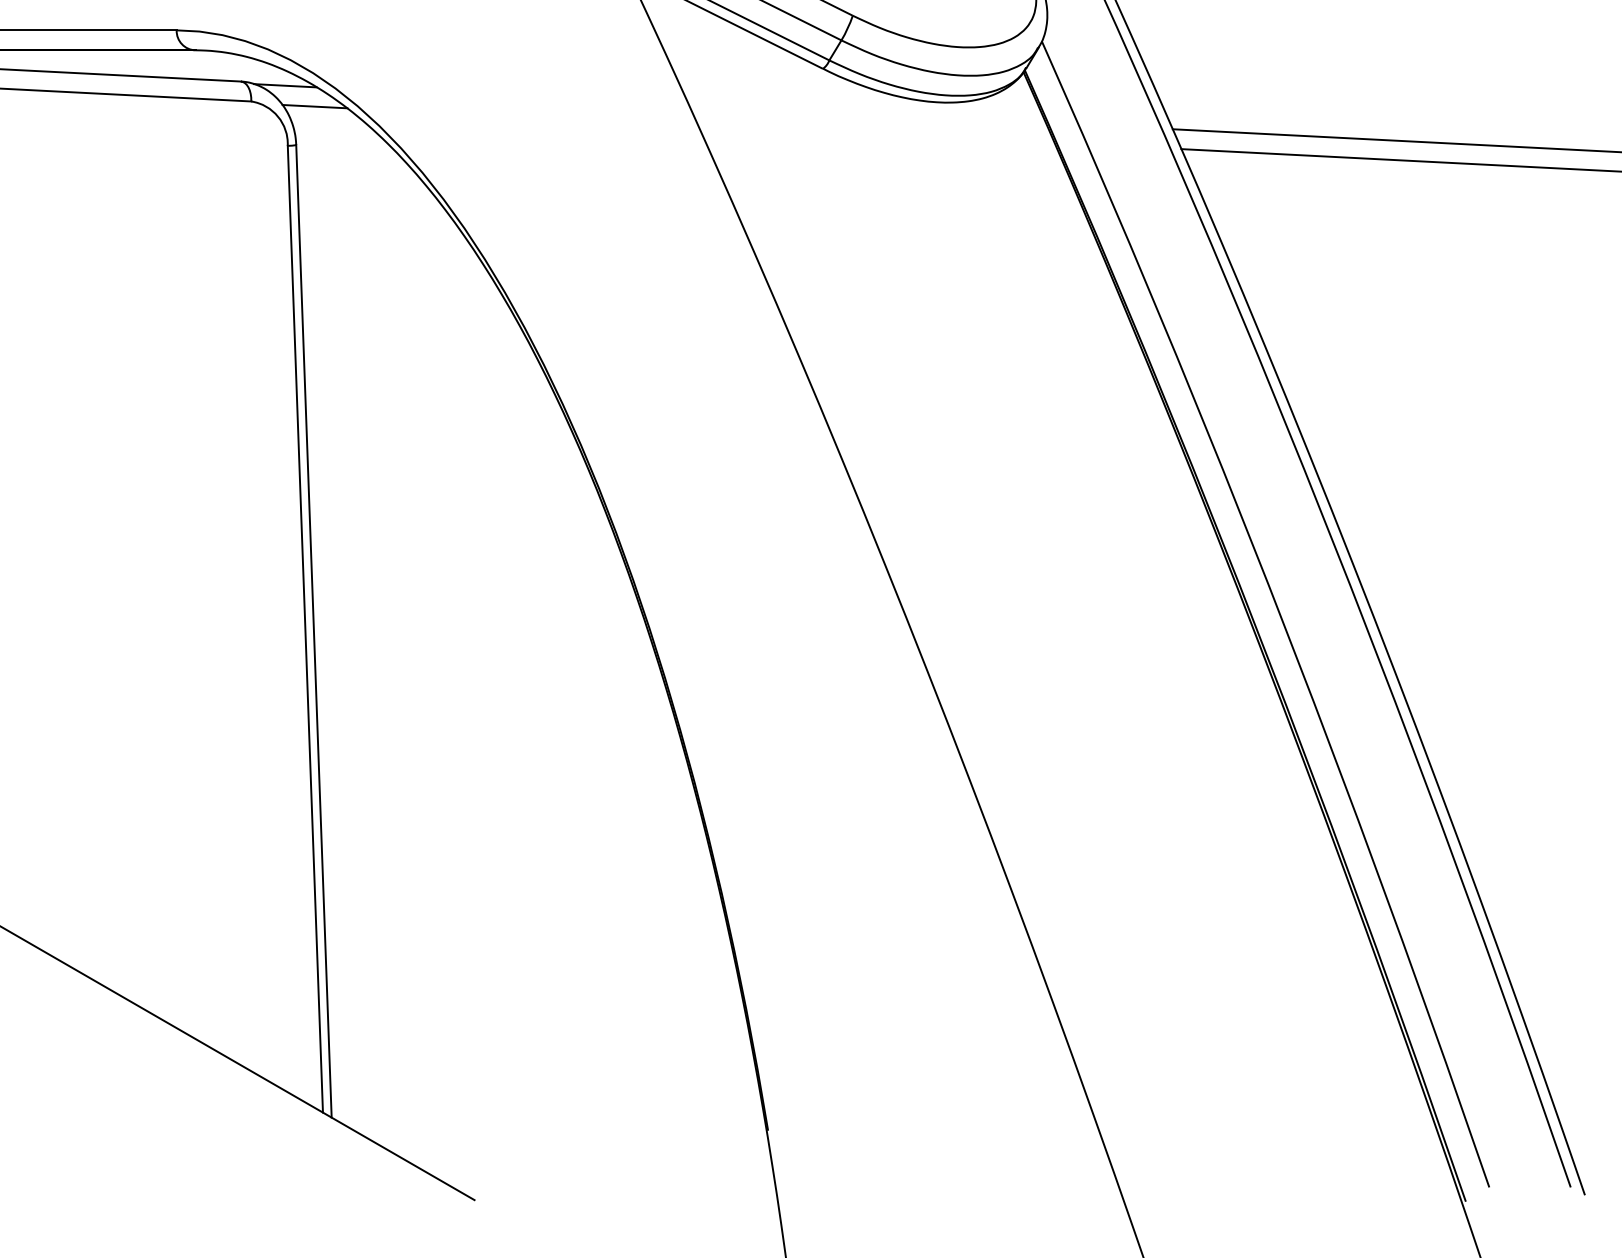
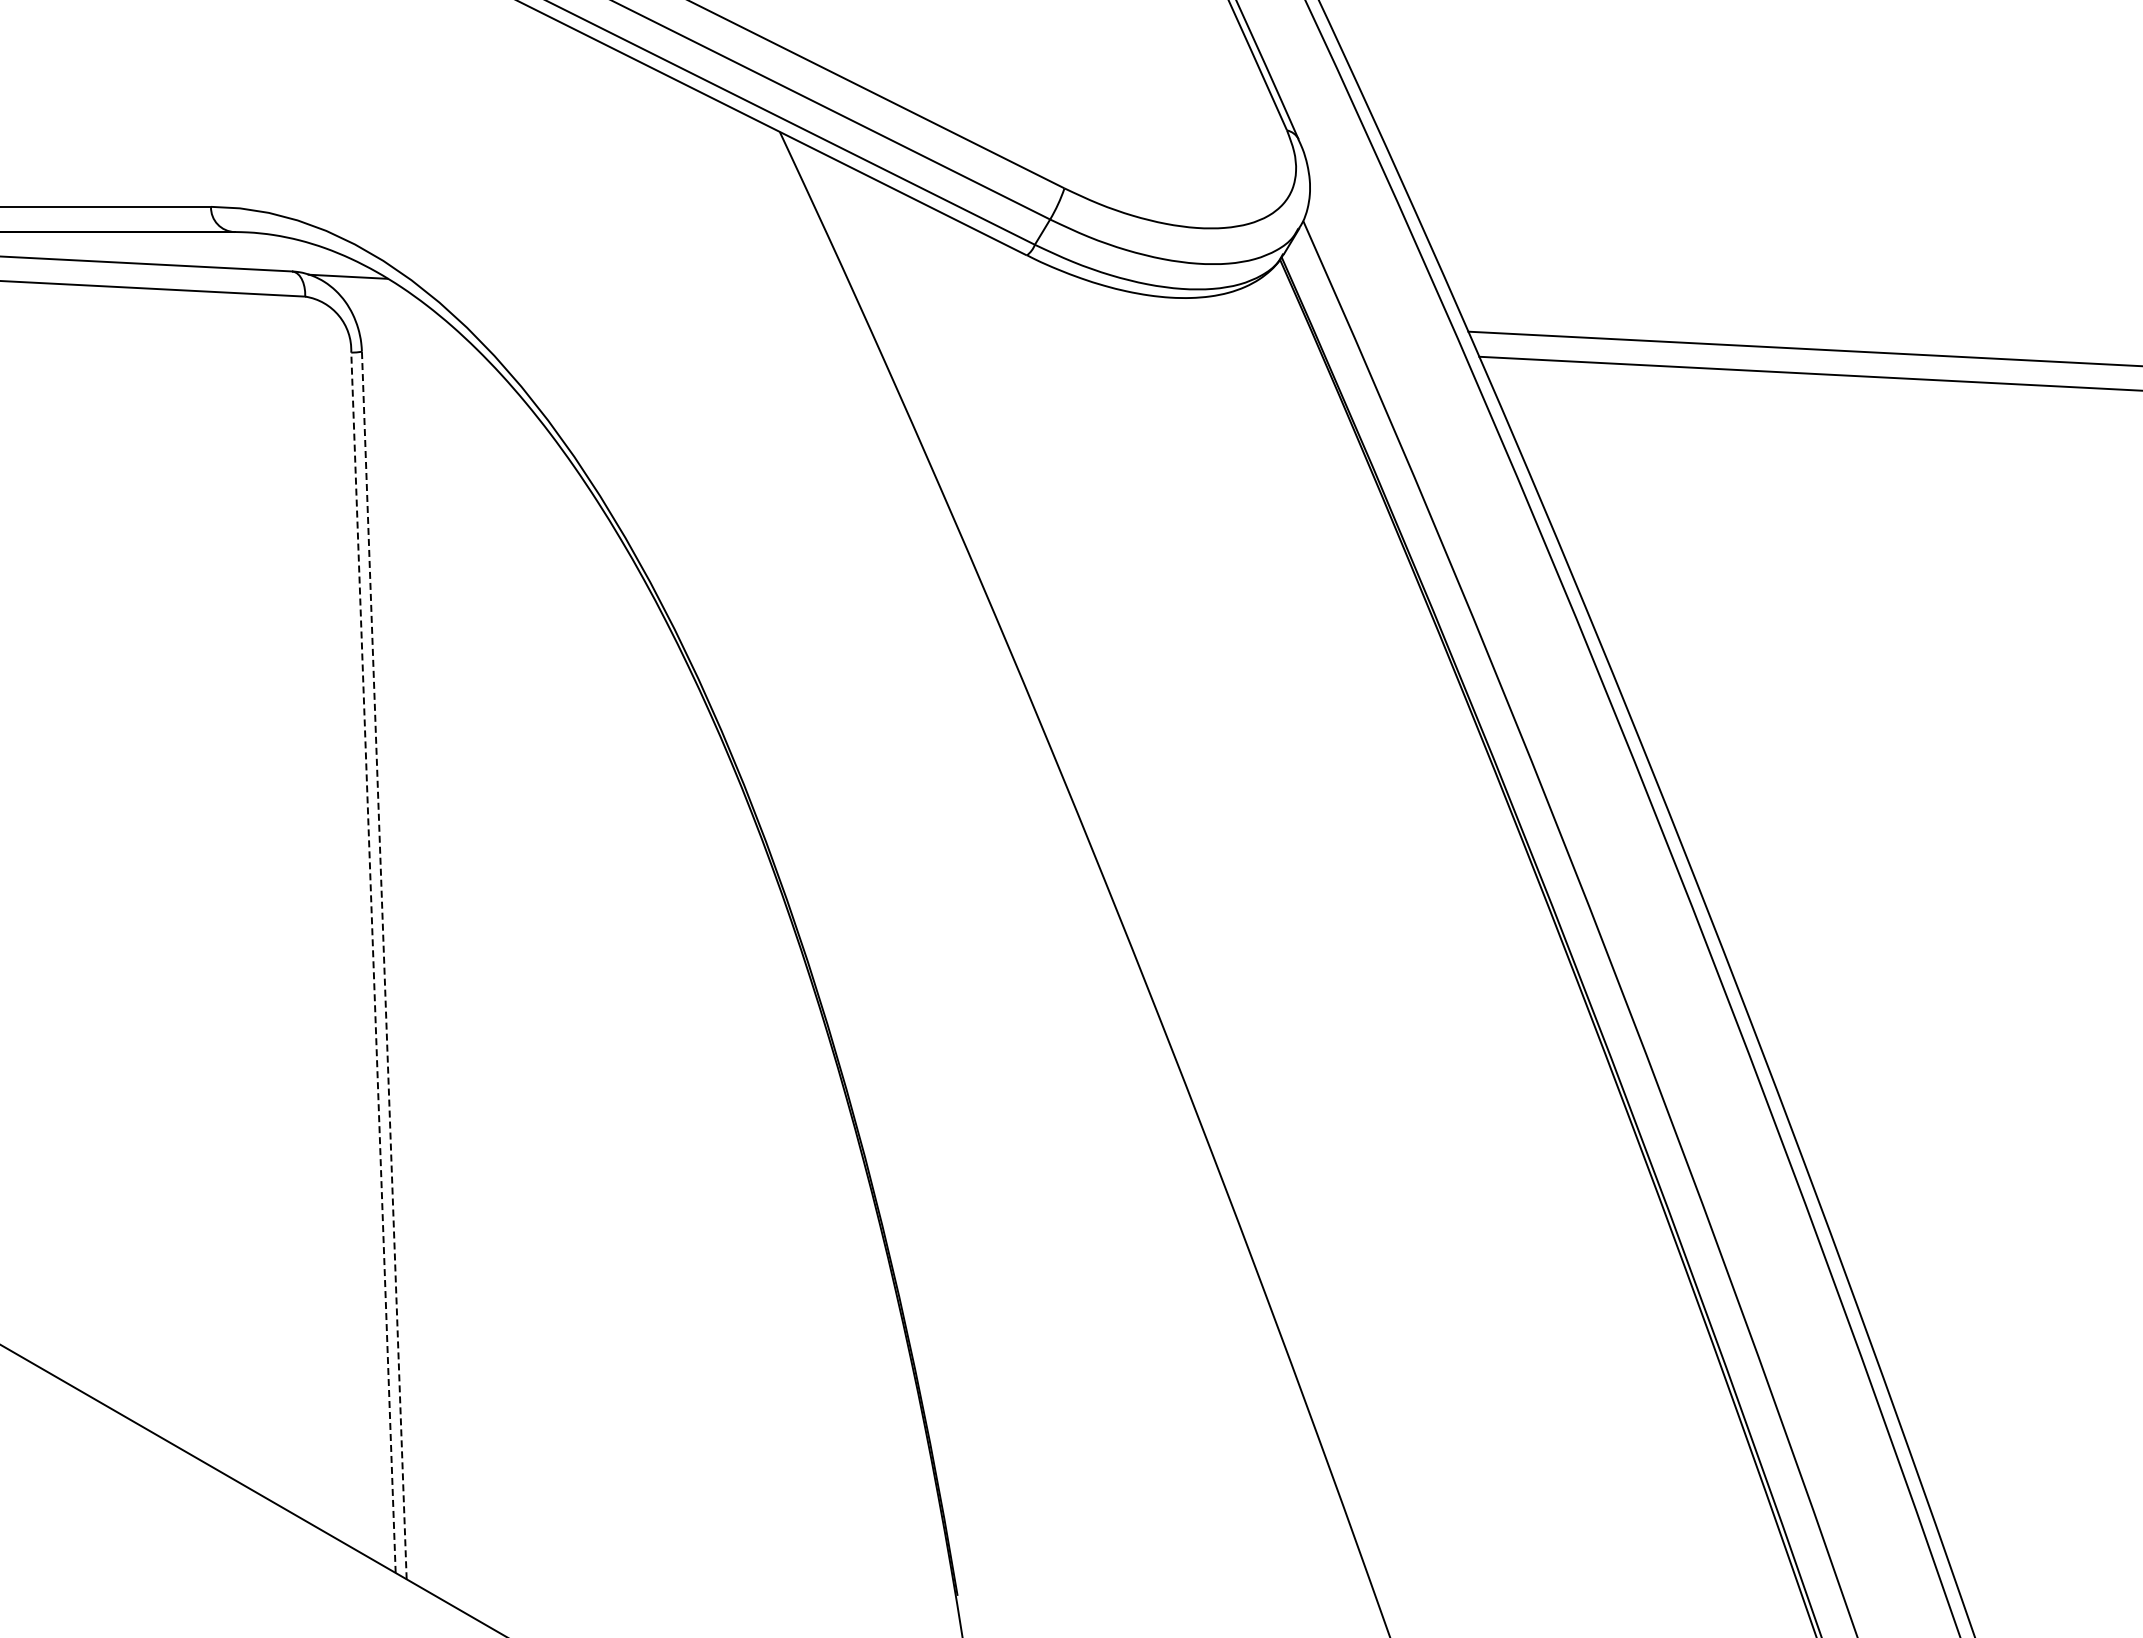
line: (314, 106) -> (385, 303), removed
line: (305, 628) -> (373, 962), solid -> dashed
line: (314, 631) -> (384, 965), solid -> dashed

